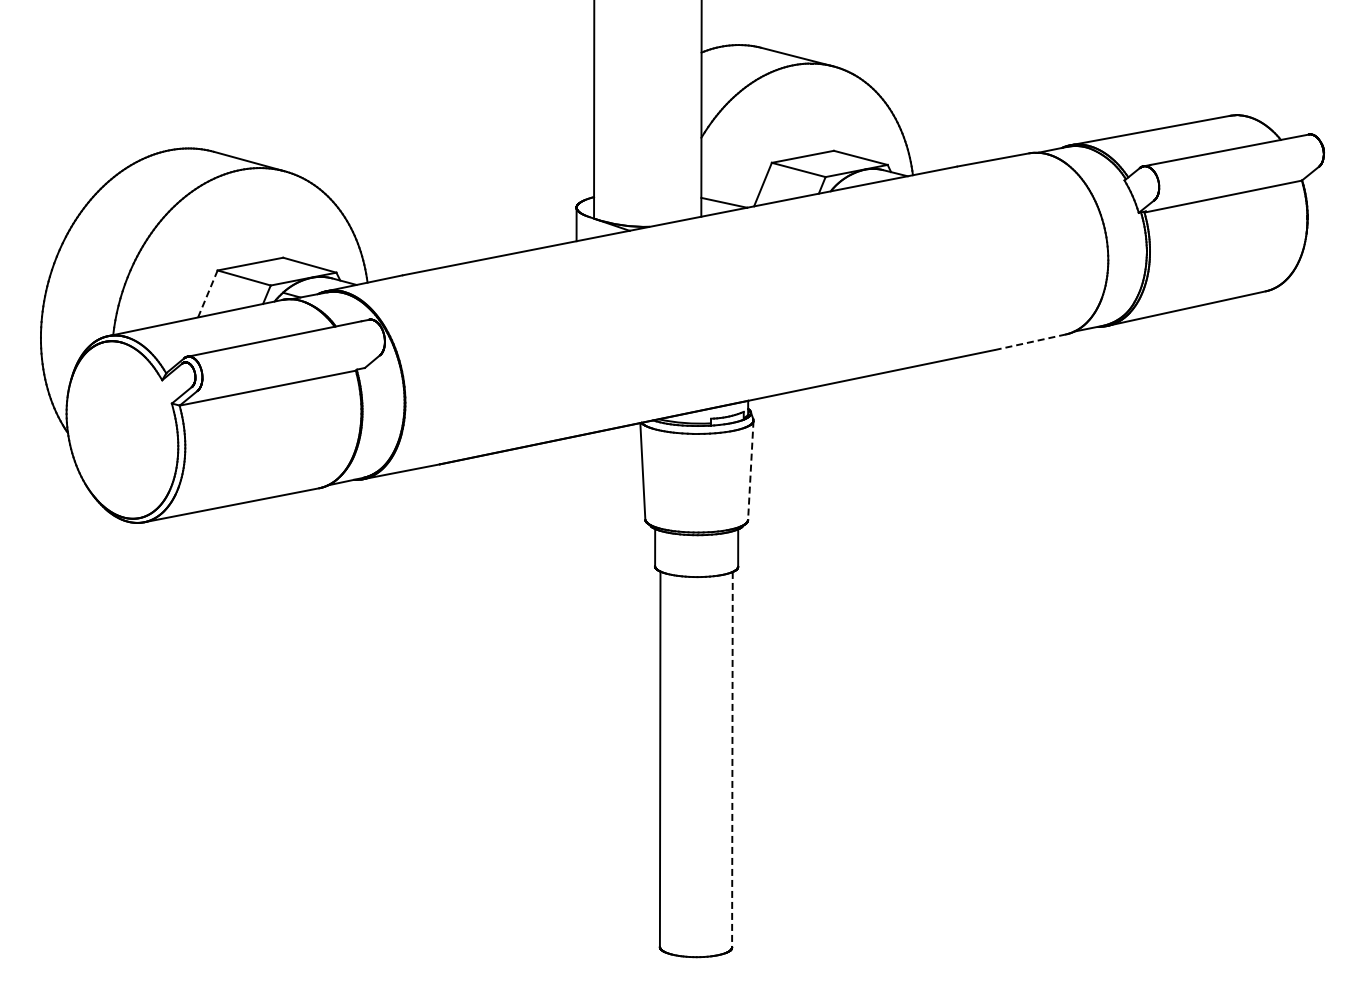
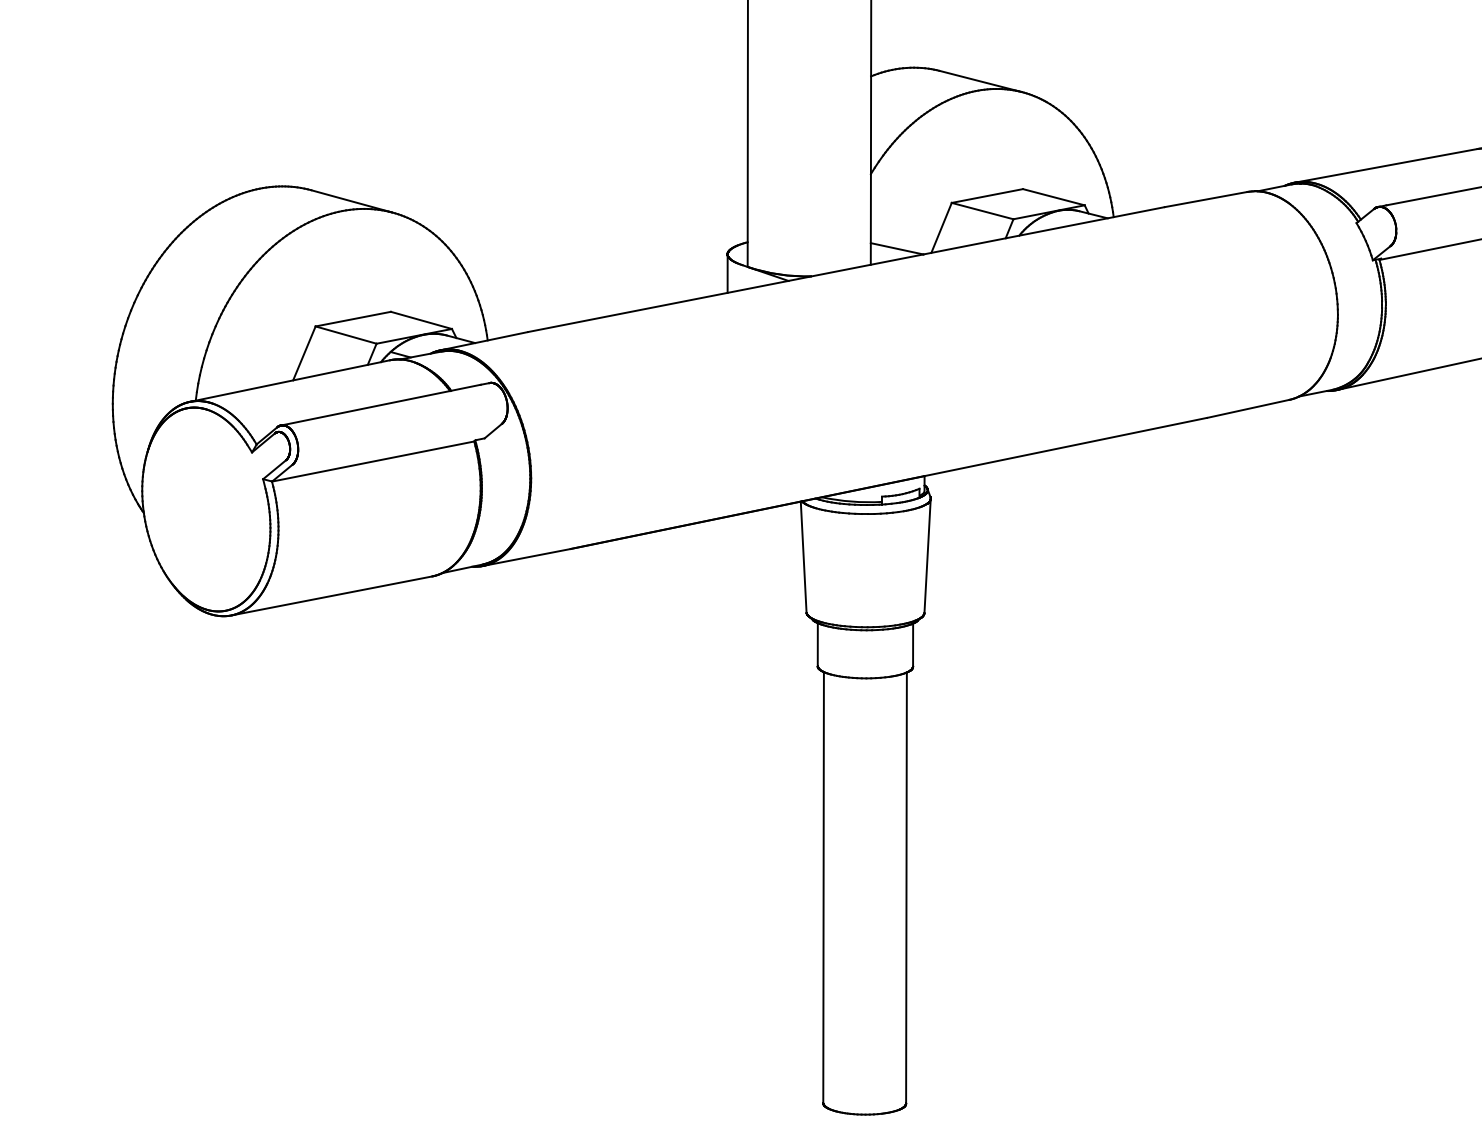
line: (208, 293) -> (305, 352), dashed -> solid
line: (1030, 342) -> (1248, 409), dashed -> solid
line: (750, 470) -> (927, 556), dashed -> solid
line: (732, 759) -> (906, 887), dashed -> solid

